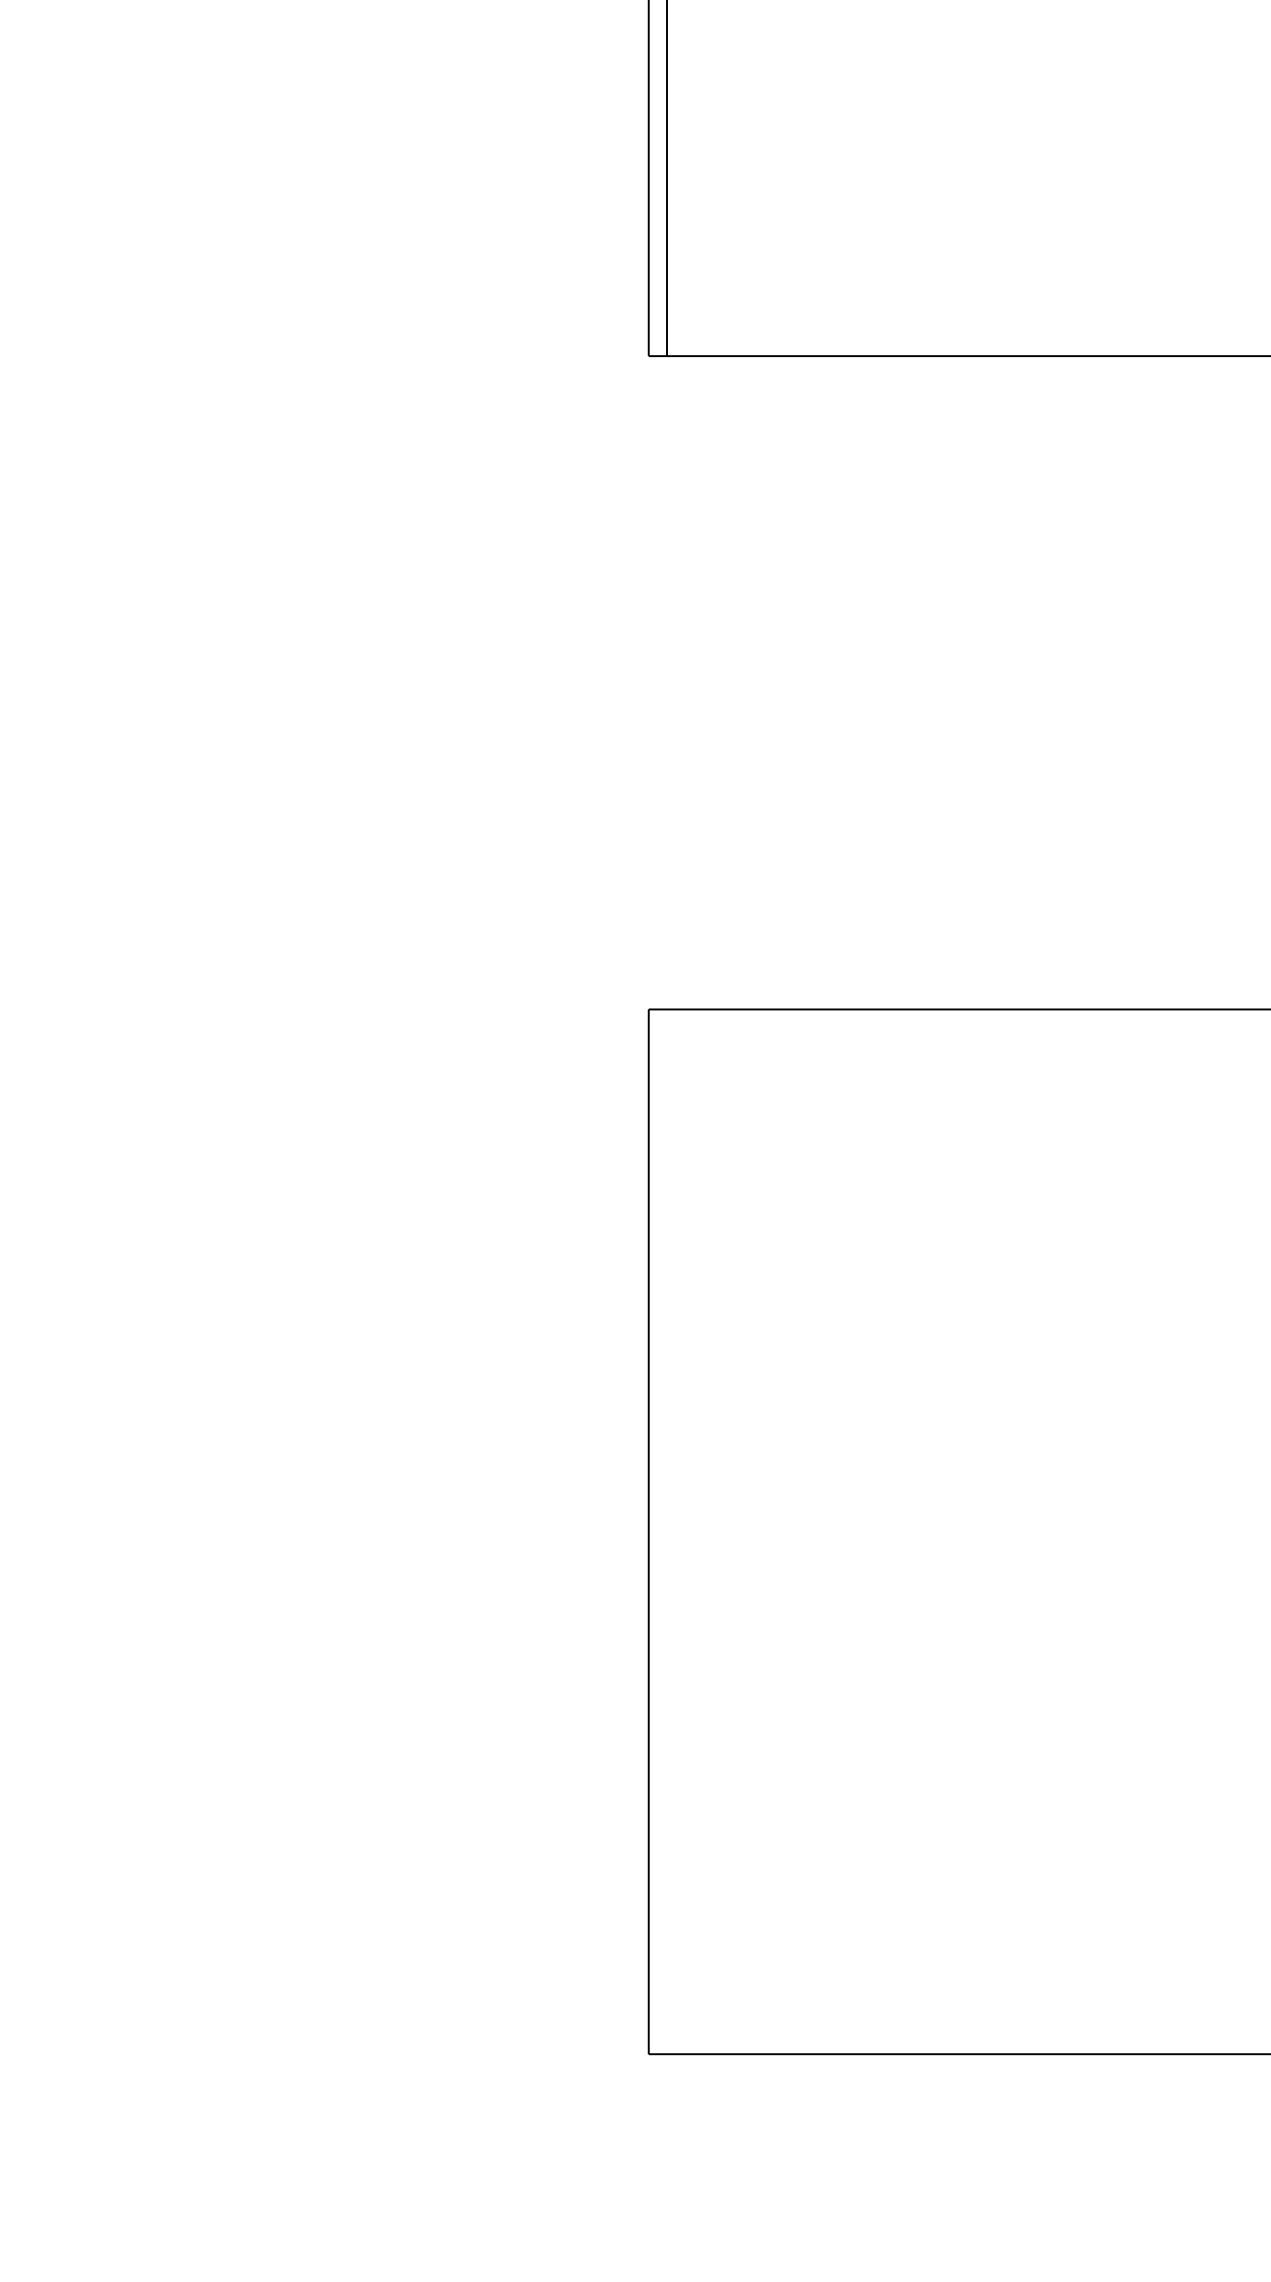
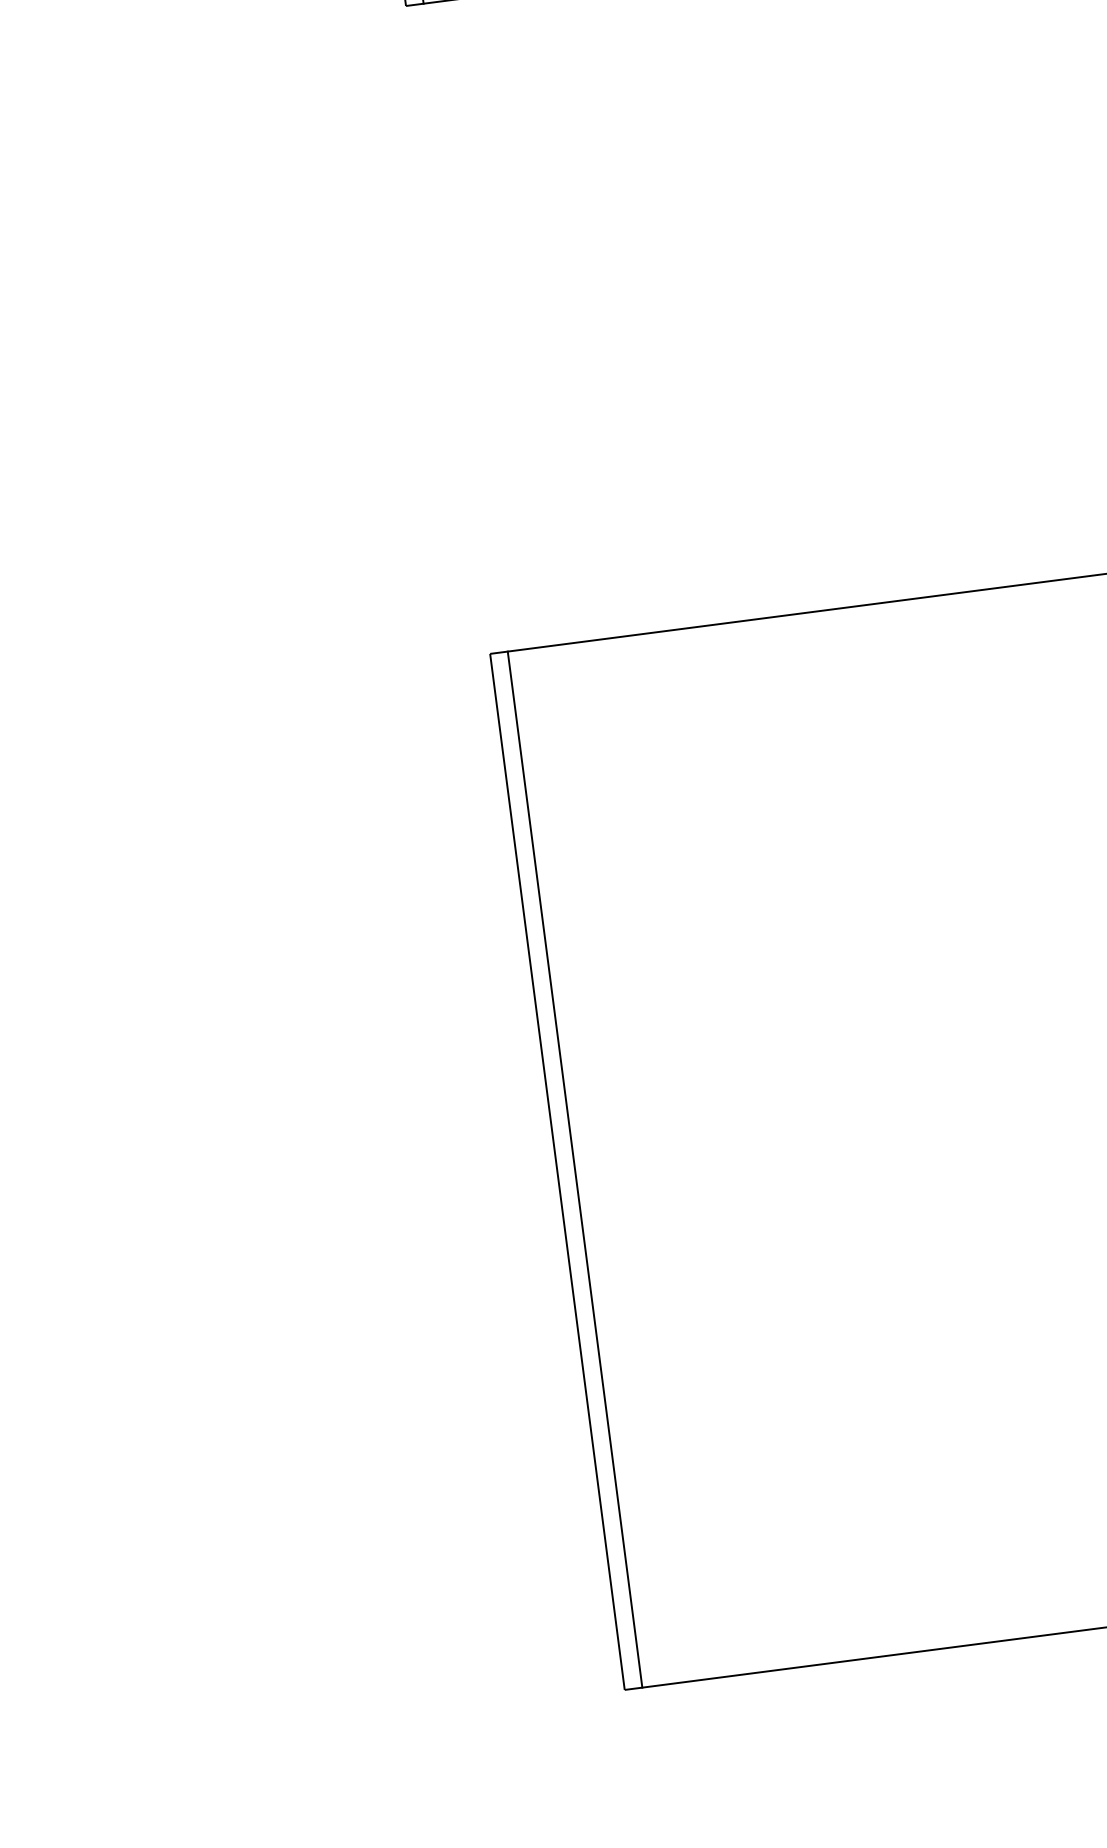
line: (666, 1531) -> (575, 1169), added

